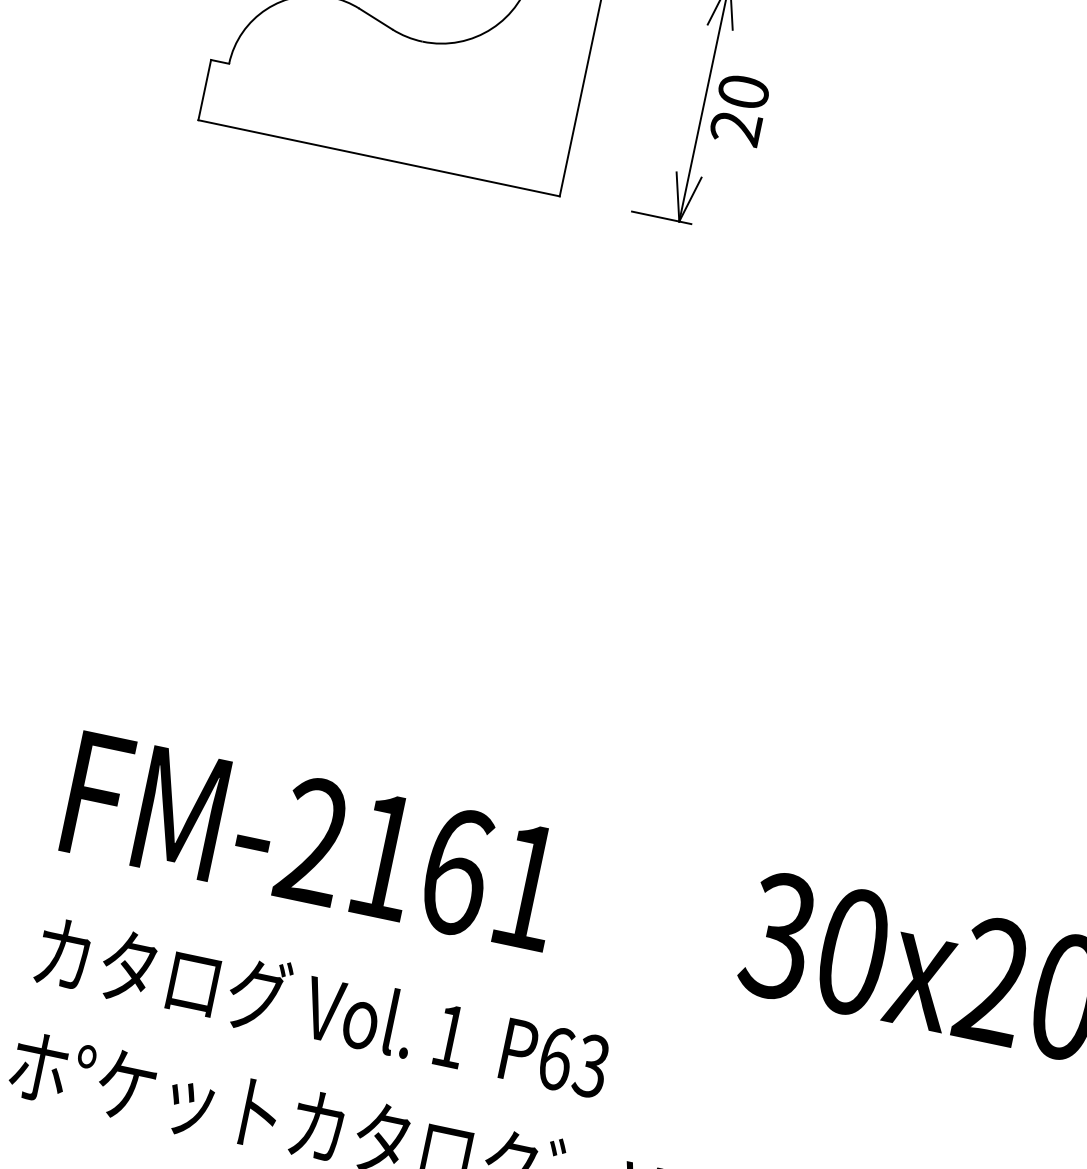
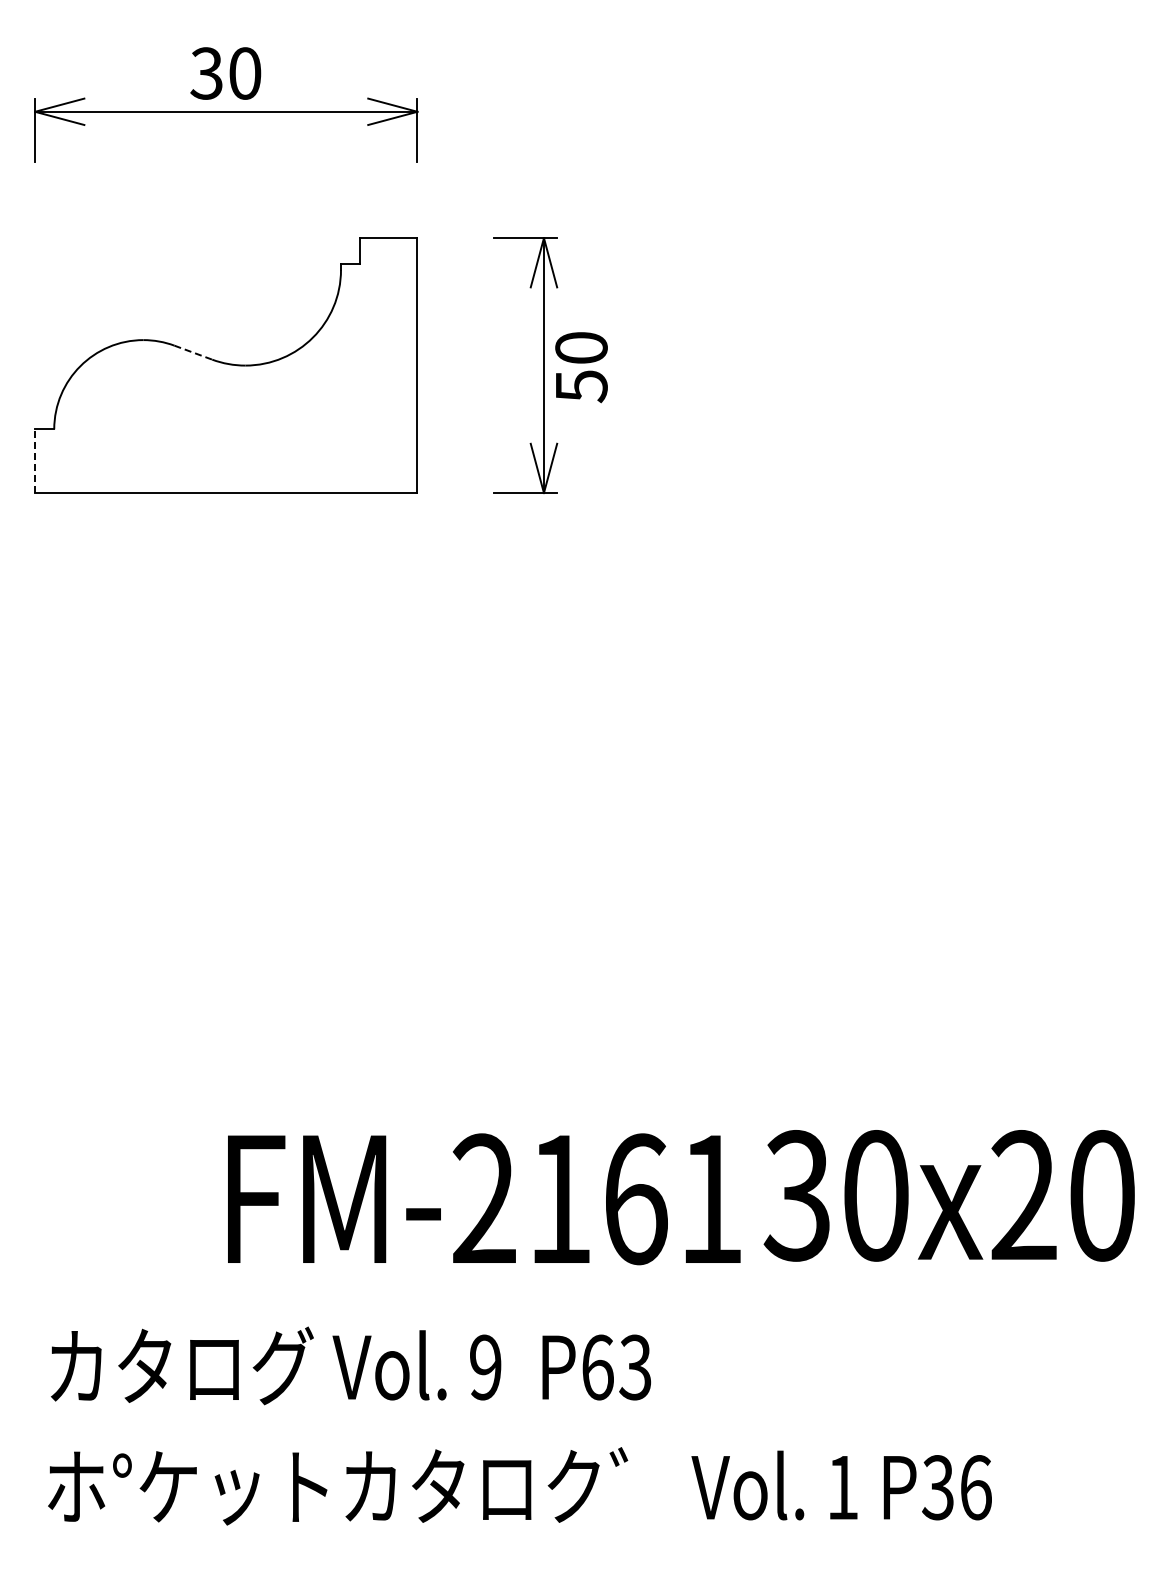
line: (376, 18) -> (193, 352), solid -> dashed
line: (205, 90) -> (35, 461), solid -> dashed
text: (735, 128) -> (581, 386), 20 -> 50
text: (313, 841) -> (484, 1199), moved
text: (449, 1036) -> (485, 1367), 1 -> 9

